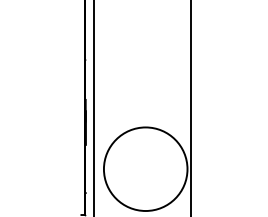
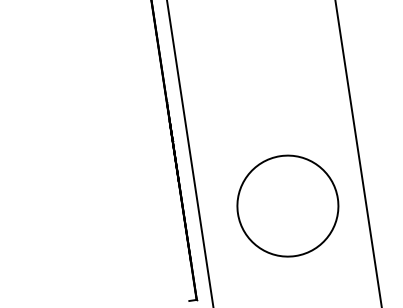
circle: (145, 168) -> (287, 204), size x0.7

